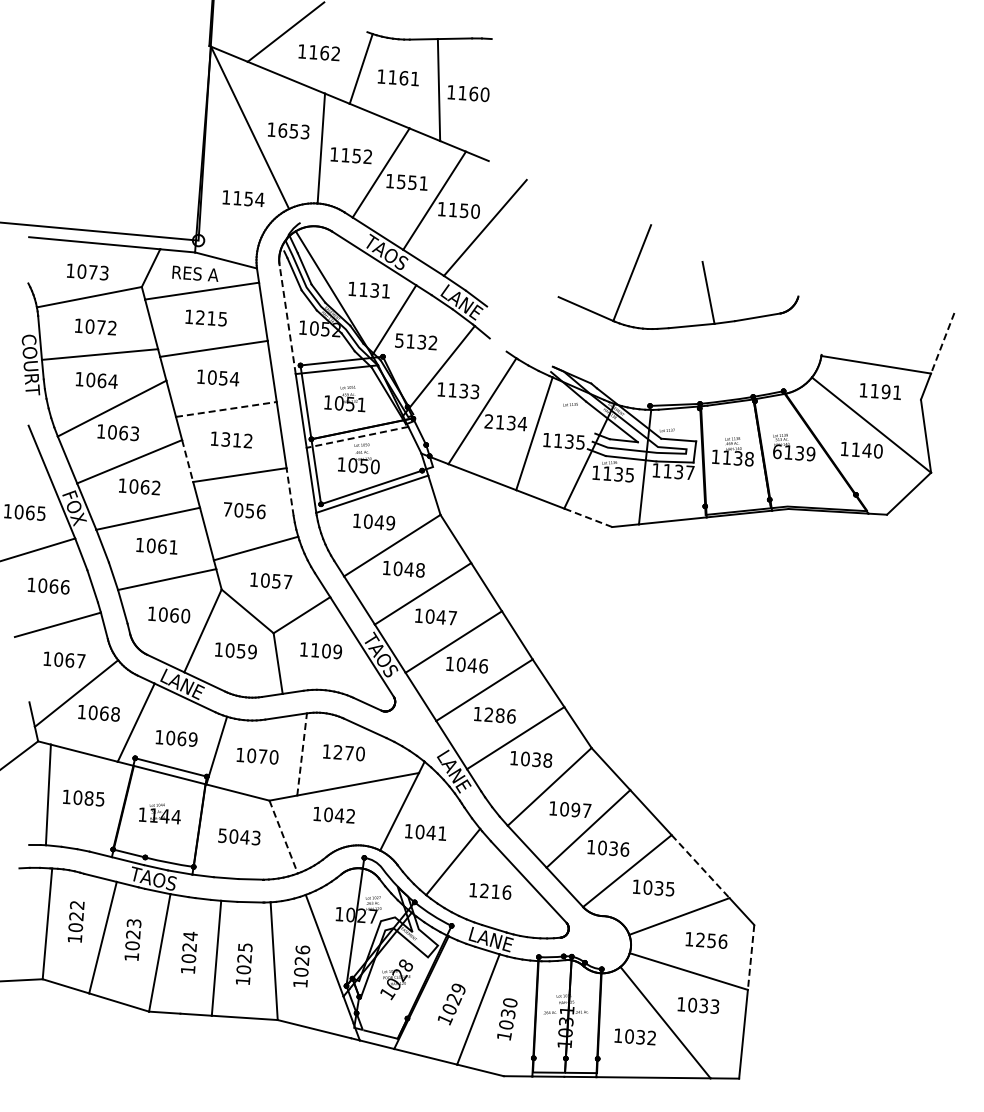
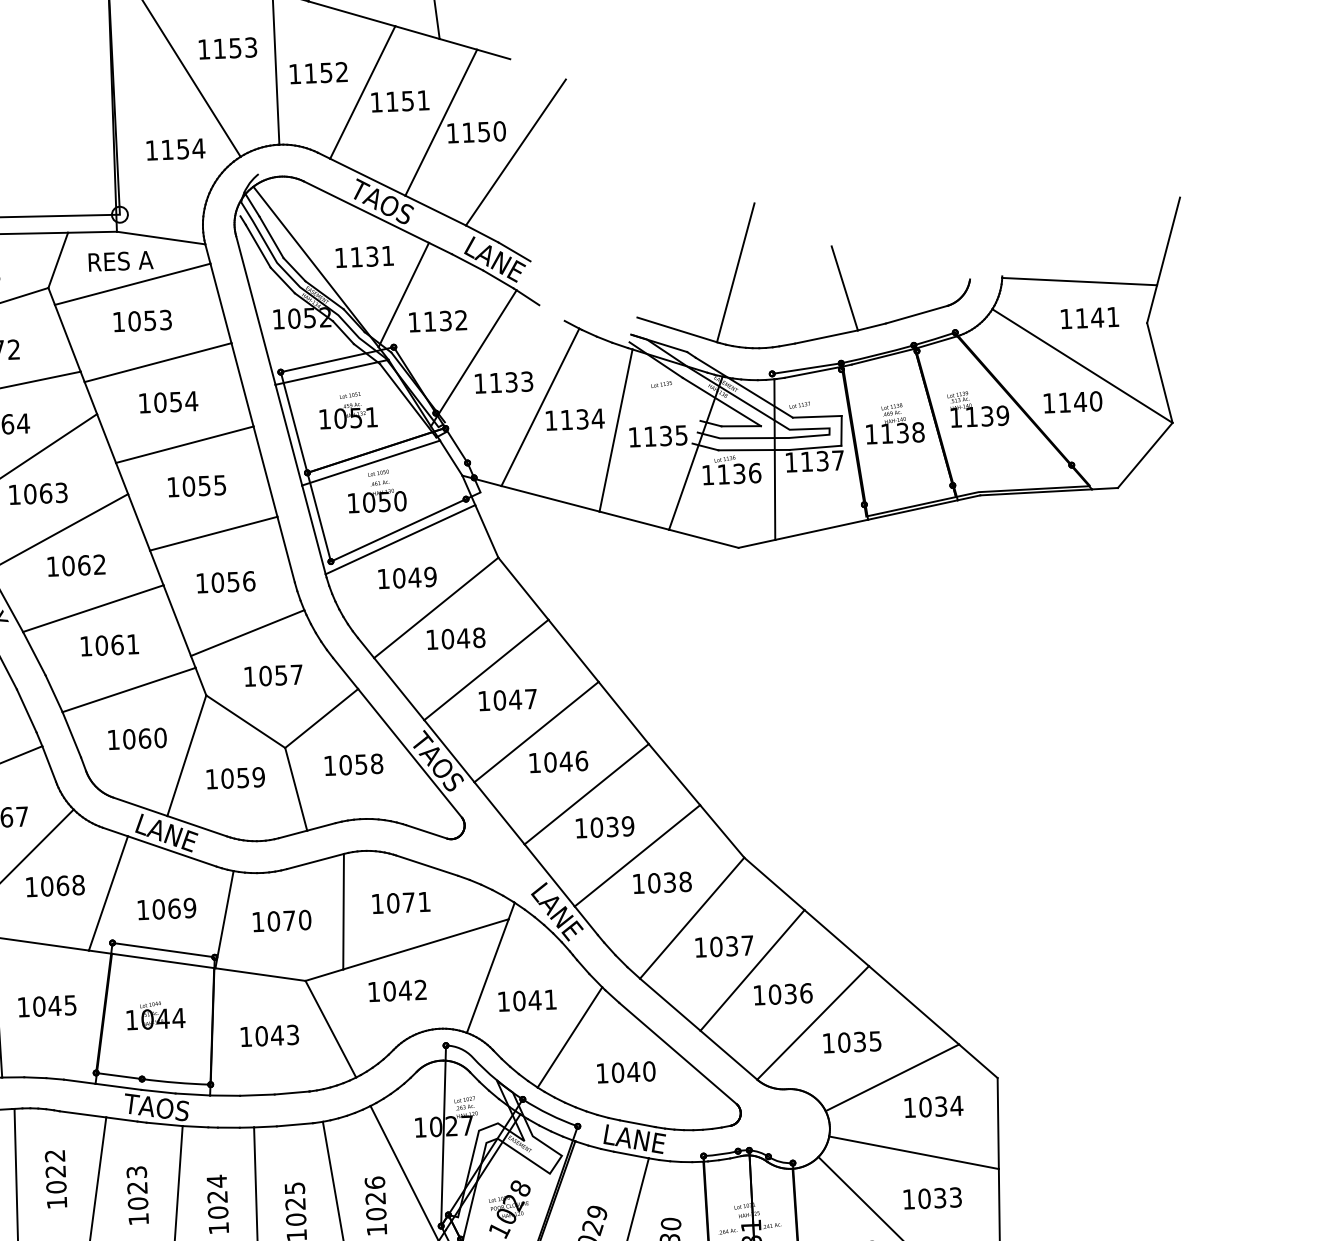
text: (282, 130) -> (219, 48), 1653 -> 1153
text: (400, 181) -> (390, 101), 1551 -> 1151
part: (703, 273) -> (834, 262), moved
text: (210, 317) -> (148, 319), 1215 -> 1053
line: (287, 319) -> (255, 310), dashed -> solid
text: (399, 340) -> (414, 322), 5132 -> 1132
line: (942, 343) -> (1168, 241), dashed -> solid
text: (885, 391) -> (1096, 317), 1191 -> 1141
line: (226, 409) -> (184, 444), dashed -> solid
text: (488, 421) -> (550, 420), 2134 -> 1134
line: (357, 437) -> (371, 463), dashed -> solid
text: (236, 440) -> (203, 486), 1312 -> 1055
text: (777, 451) -> (956, 417), 6139 -> 1139
line: (187, 461) -> (138, 523), dashed -> solid
text: (629, 474) -> (754, 472), 1135 -> 1136
line: (290, 491) -> (286, 548), dashed -> solid
text: (227, 509) -> (201, 583), 7056 -> 1056
line: (588, 517) -> (704, 538), dashed -> solid
text: (326, 651) -> (361, 765), 1109 -> 1058
text: (499, 715) -> (611, 826), 1286 -> 1039
line: (302, 753) -> (343, 910), dashed -> solid
text: (348, 753) -> (407, 903), 1270 -> 1071
text: (88, 798) -> (54, 1006), 1085 -> 1045
text: (575, 809) -> (731, 945), 1097 -> 1037
text: (153, 815) -> (146, 1019), 1144 -> 1044
text: (222, 835) -> (245, 1036), 5043 -> 1043
line: (283, 837) -> (330, 1029), dashed -> solid
line: (700, 866) -> (913, 1005), dashed -> solid
text: (495, 891) -> (633, 1071), 1216 -> 1040
text: (711, 940) -> (940, 1106), 1256 -> 1034
line: (751, 957) -> (998, 1123), dashed -> solid

